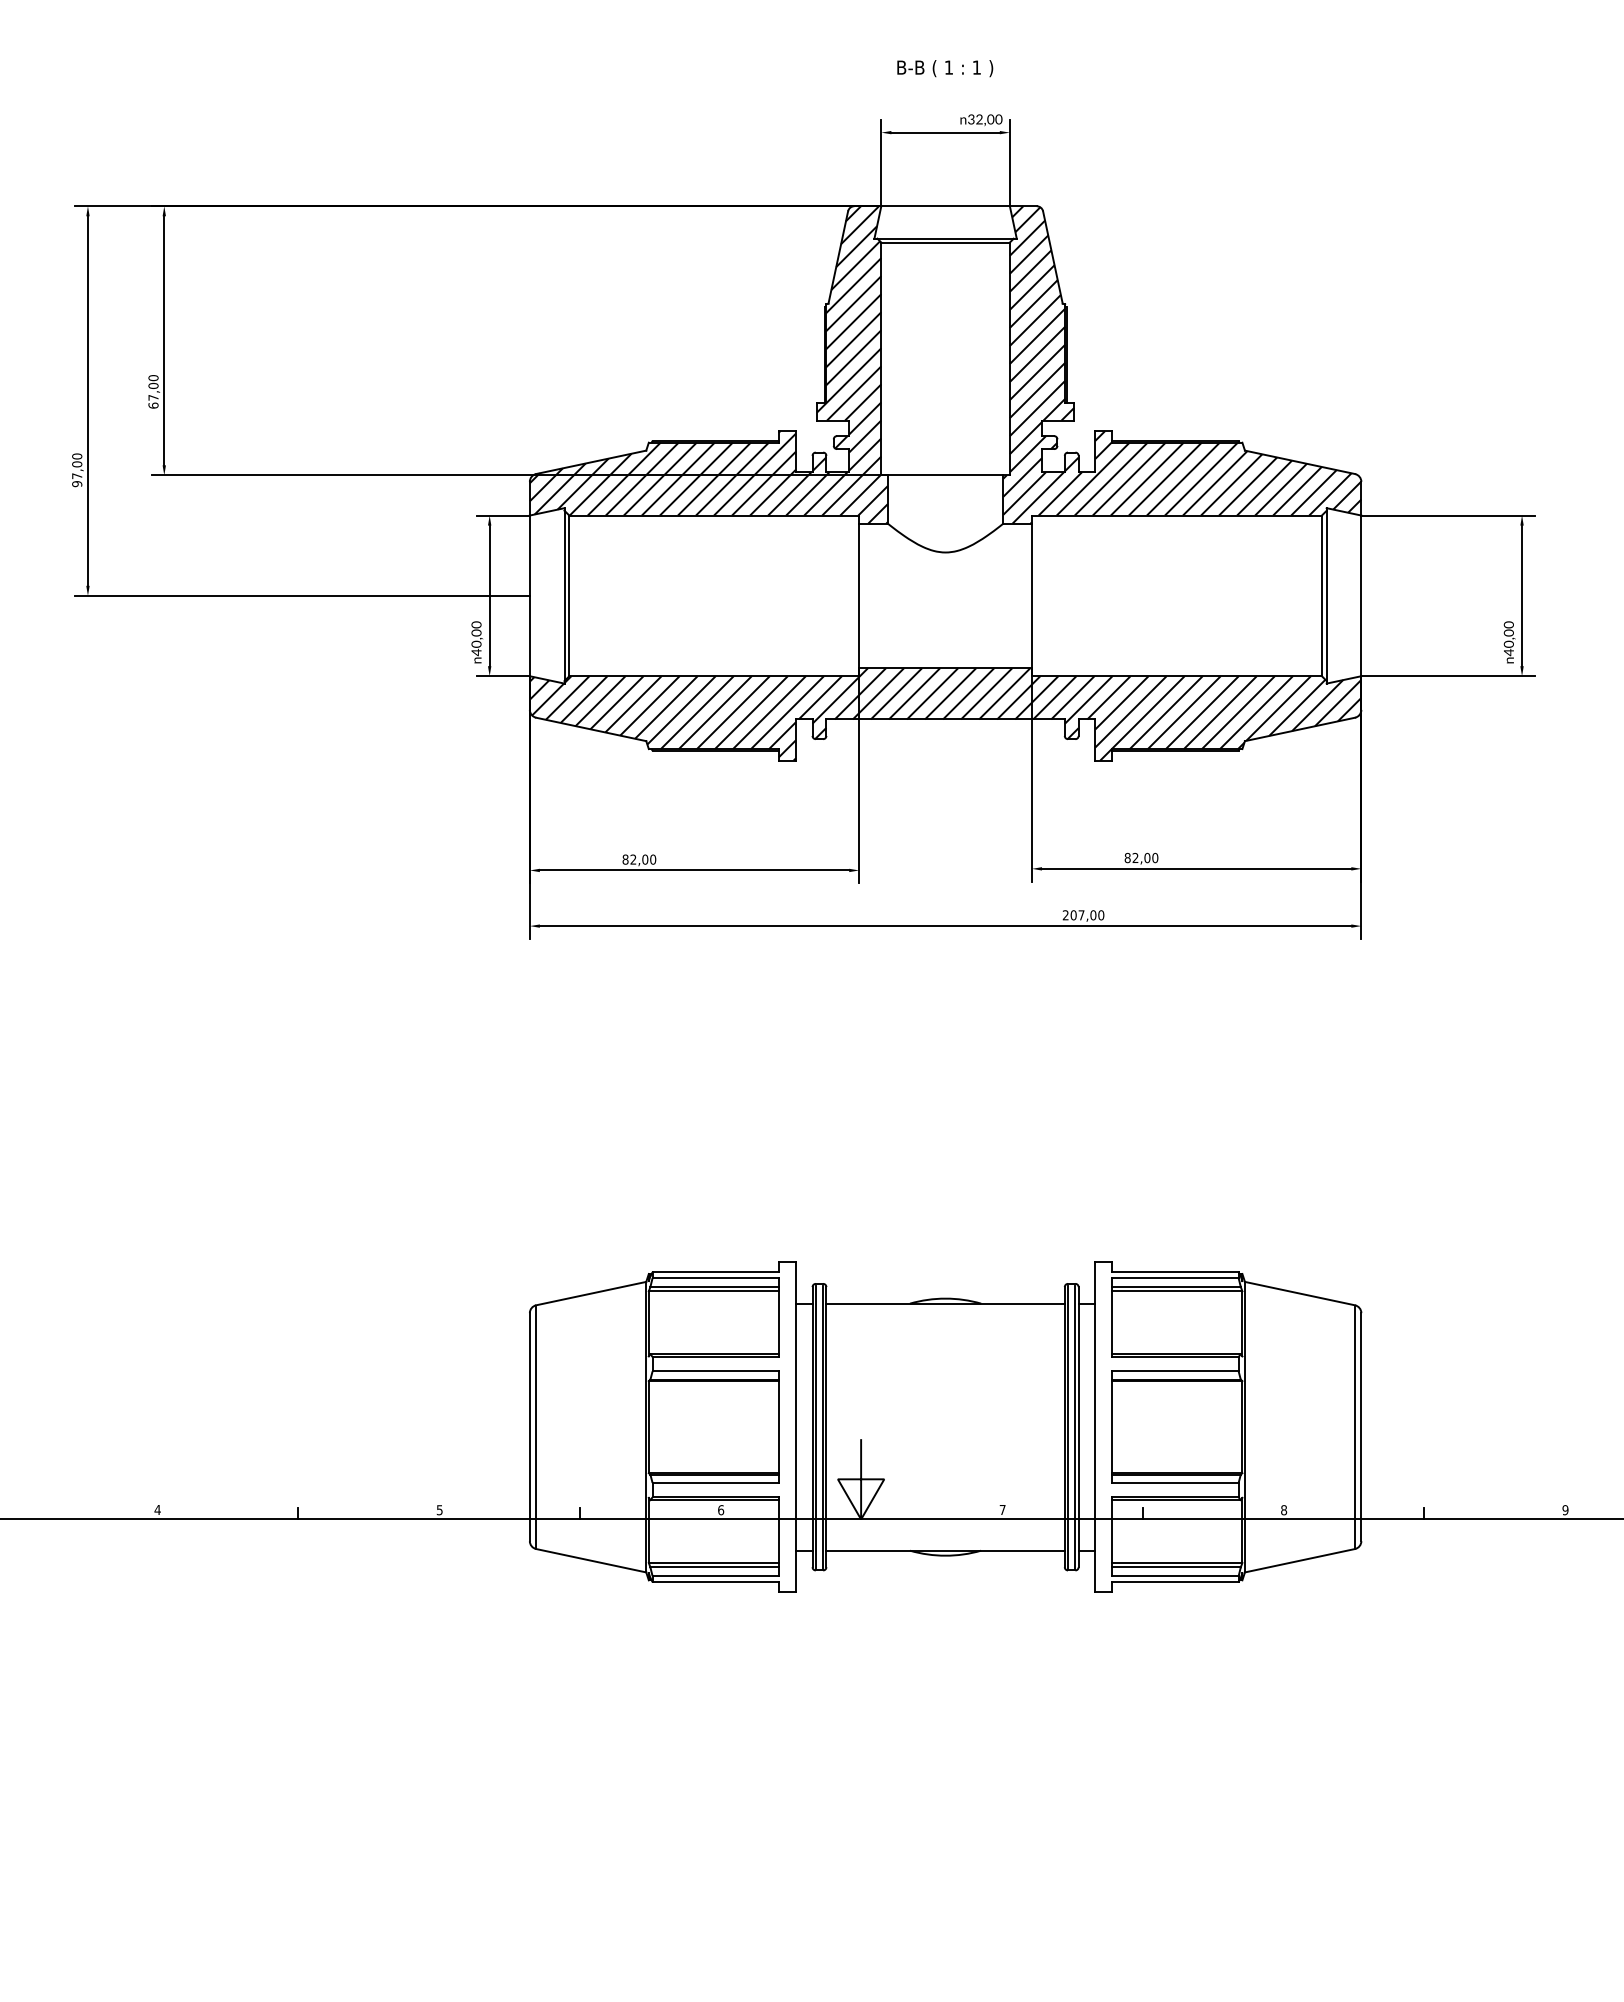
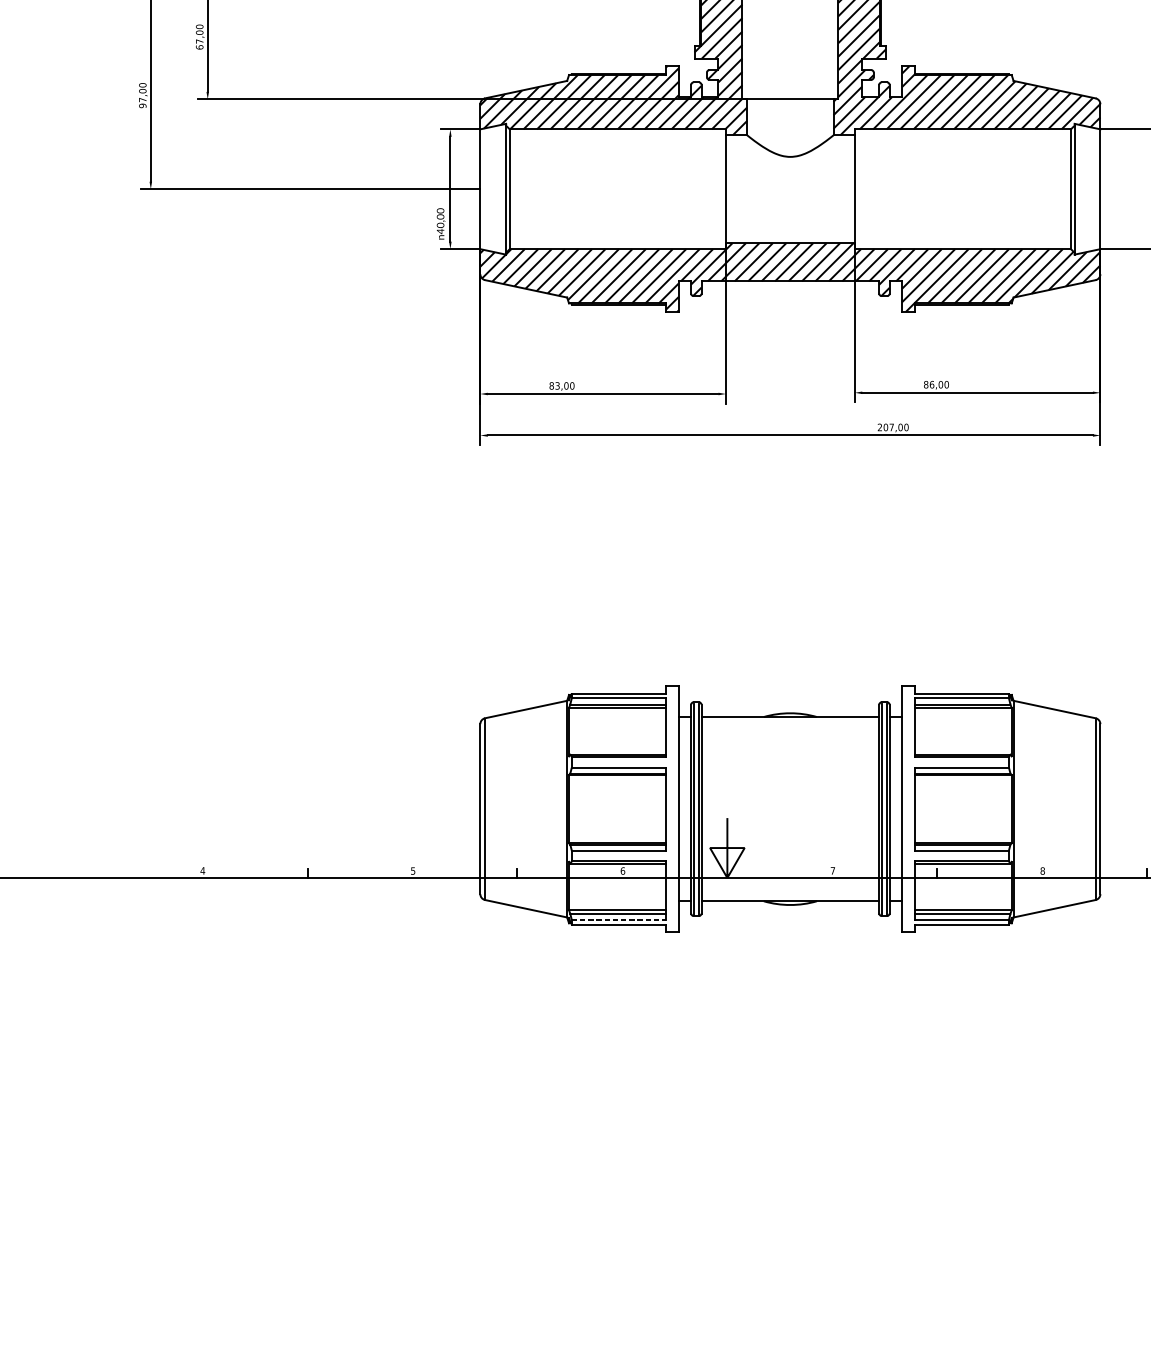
text: (1135, 857) -> (931, 384), 82,00 -> 86,00
text: (633, 859) -> (557, 385), 82,00 -> 83,00
line: (716, 1576) -> (619, 920), solid -> dashed

